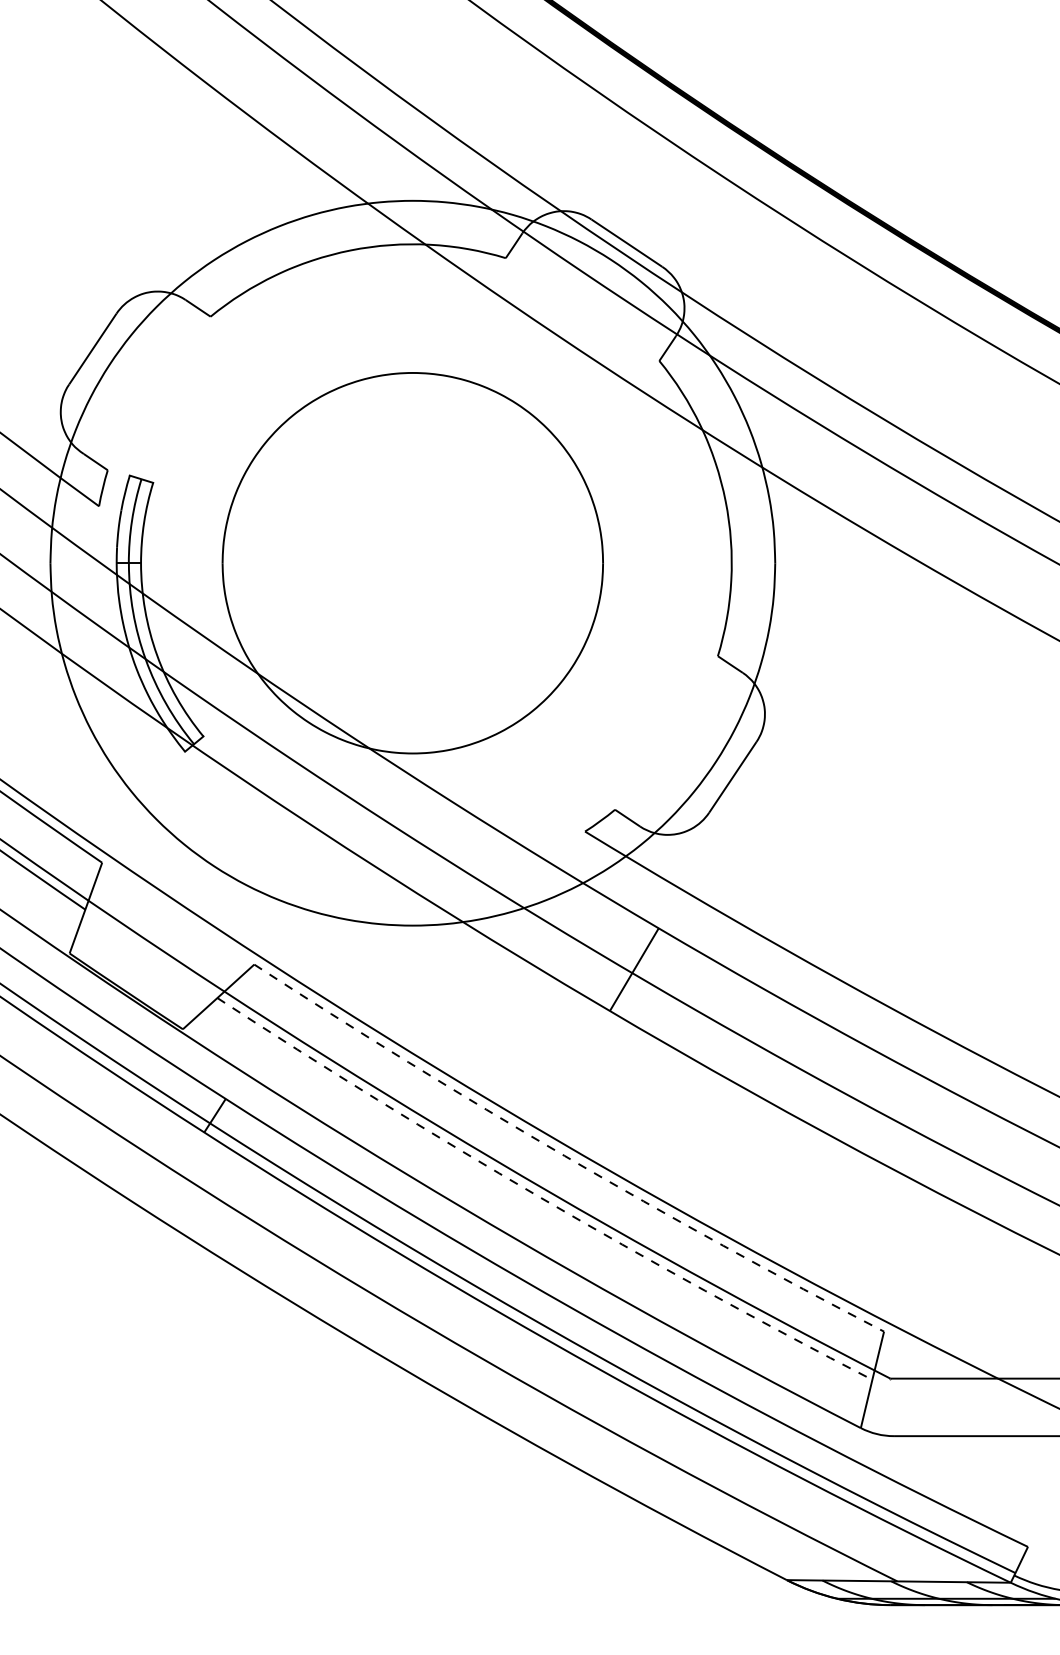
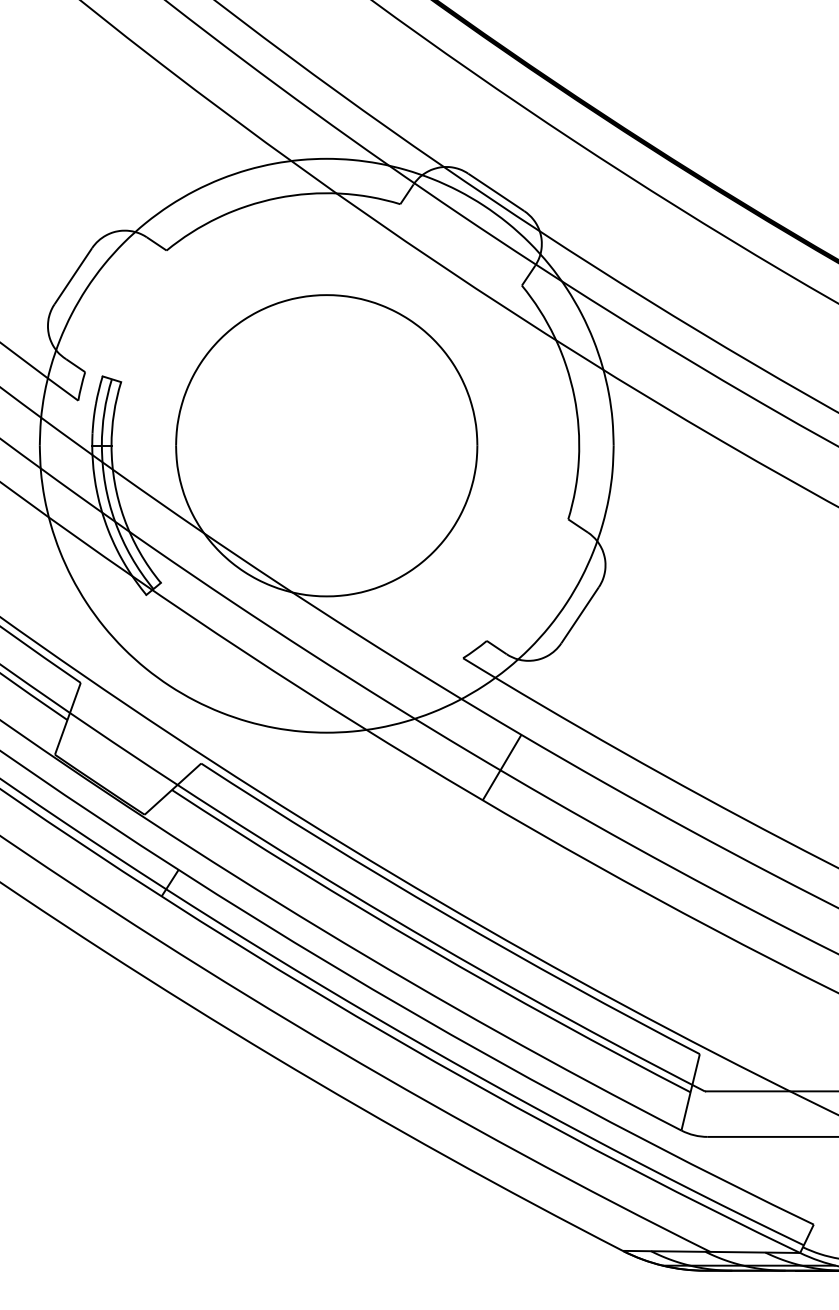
arc: (564, 1156) -> (446, 915), dashed -> solid
arc: (540, 1196) -> (427, 947), dashed -> solid

